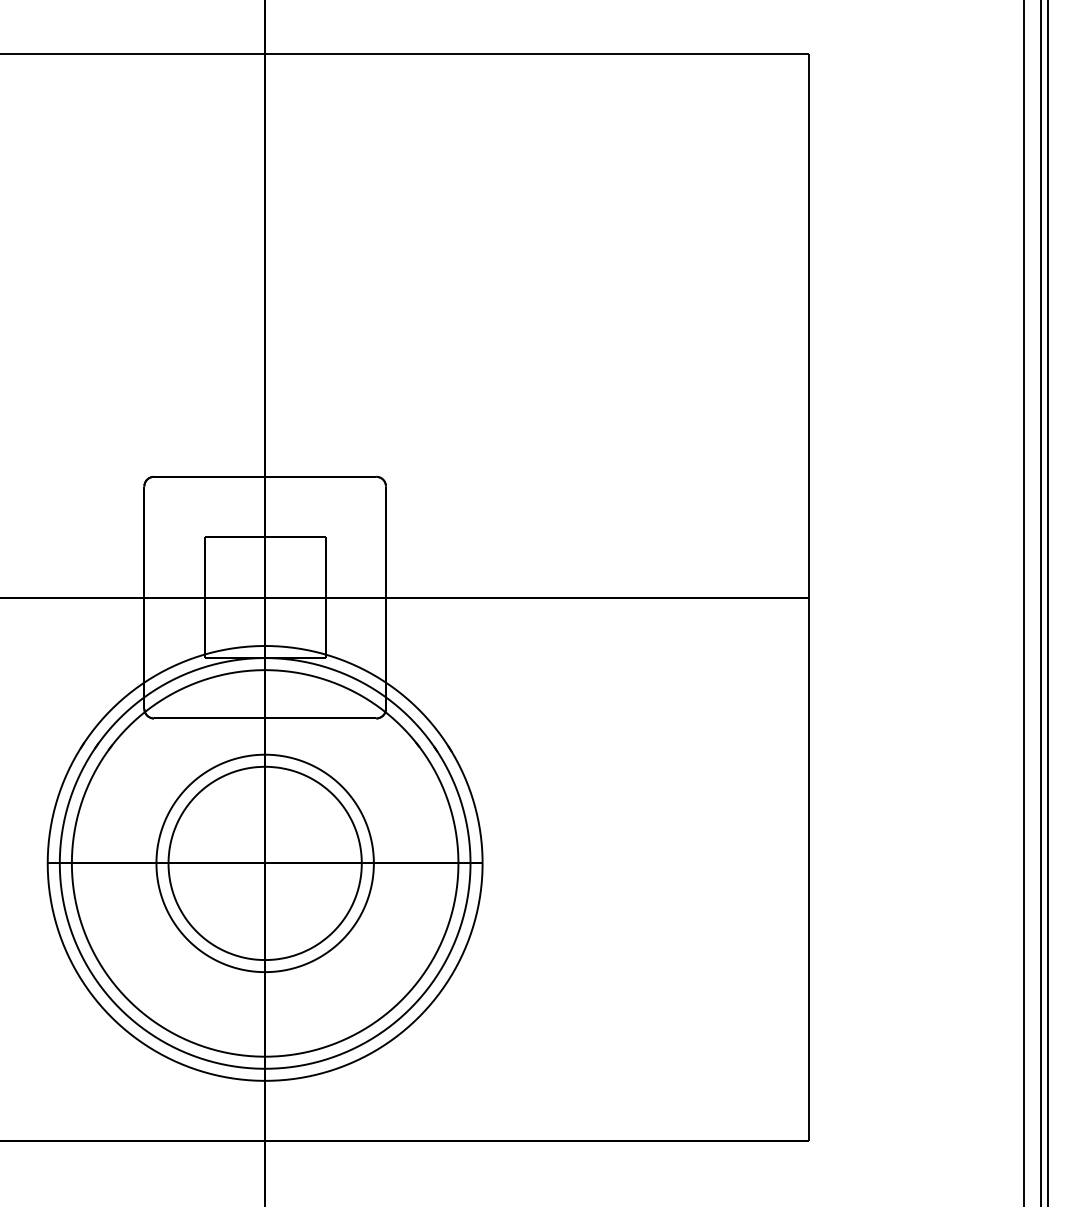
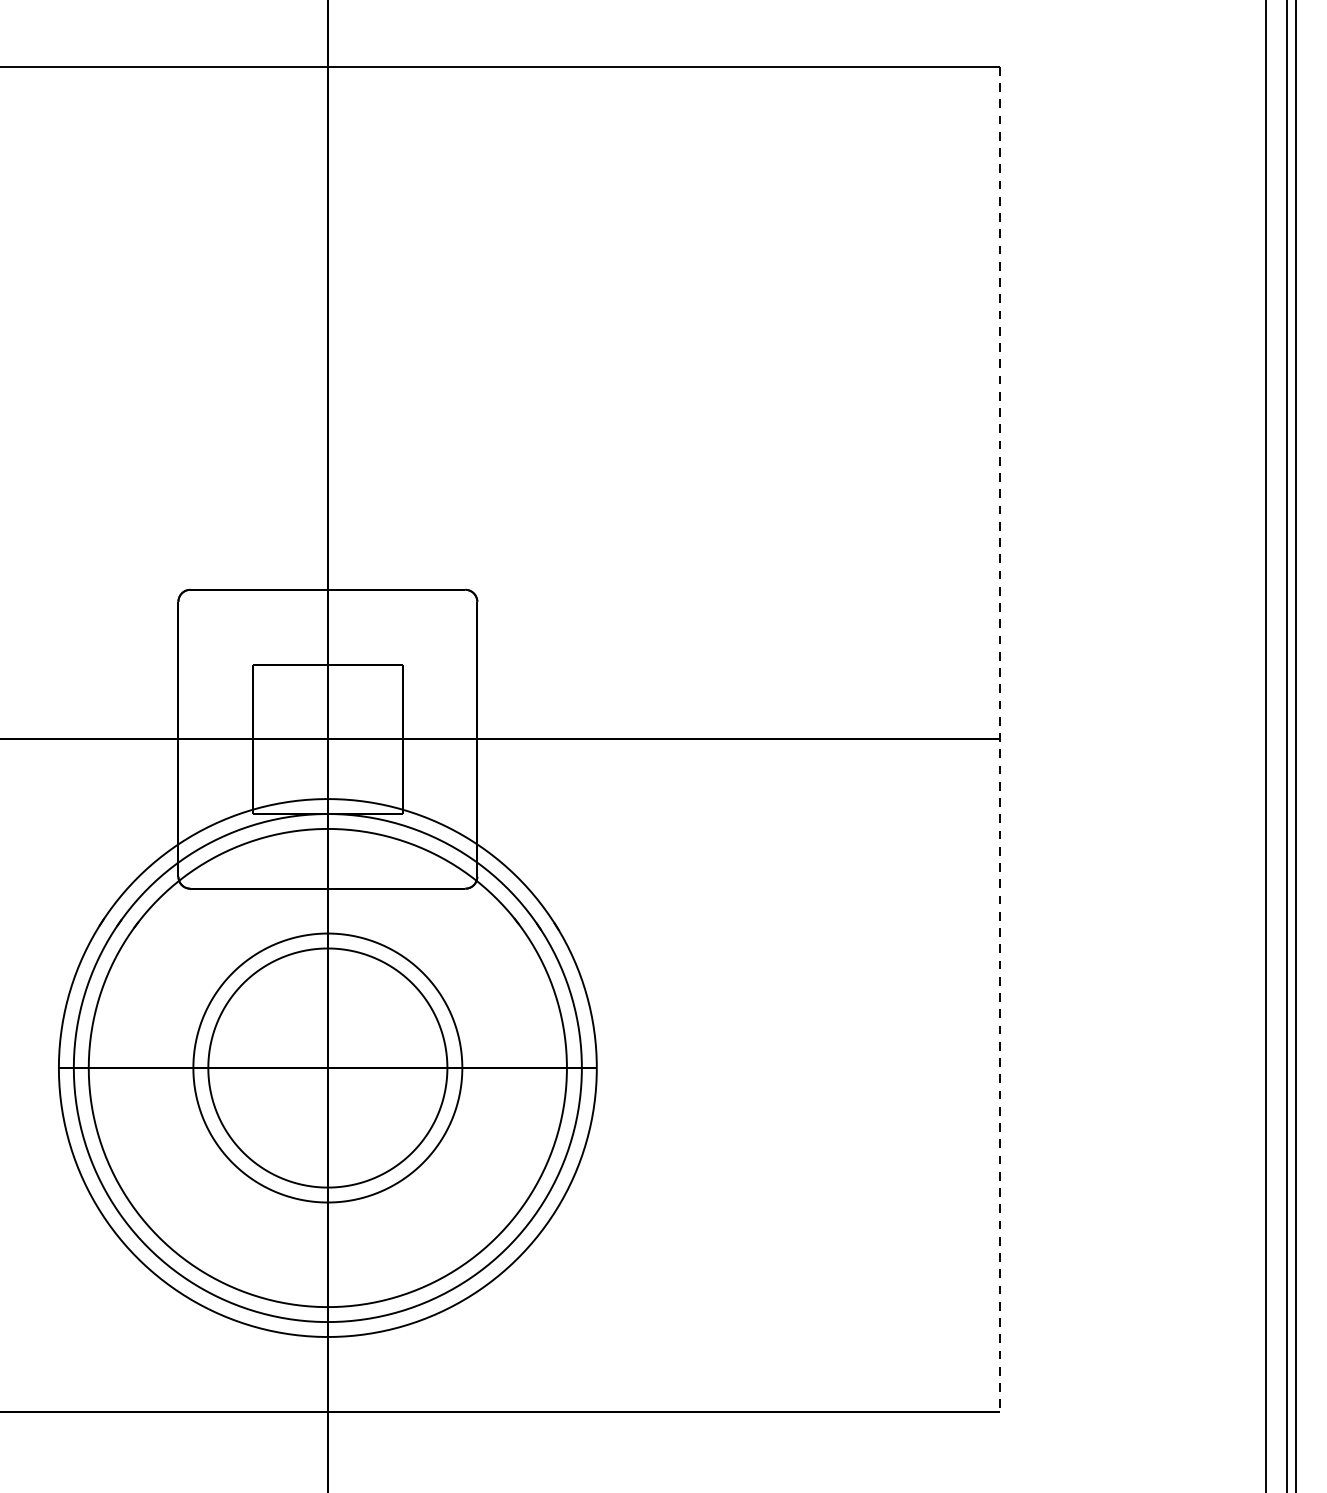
line: (808, 597) -> (999, 739), solid -> dashed

